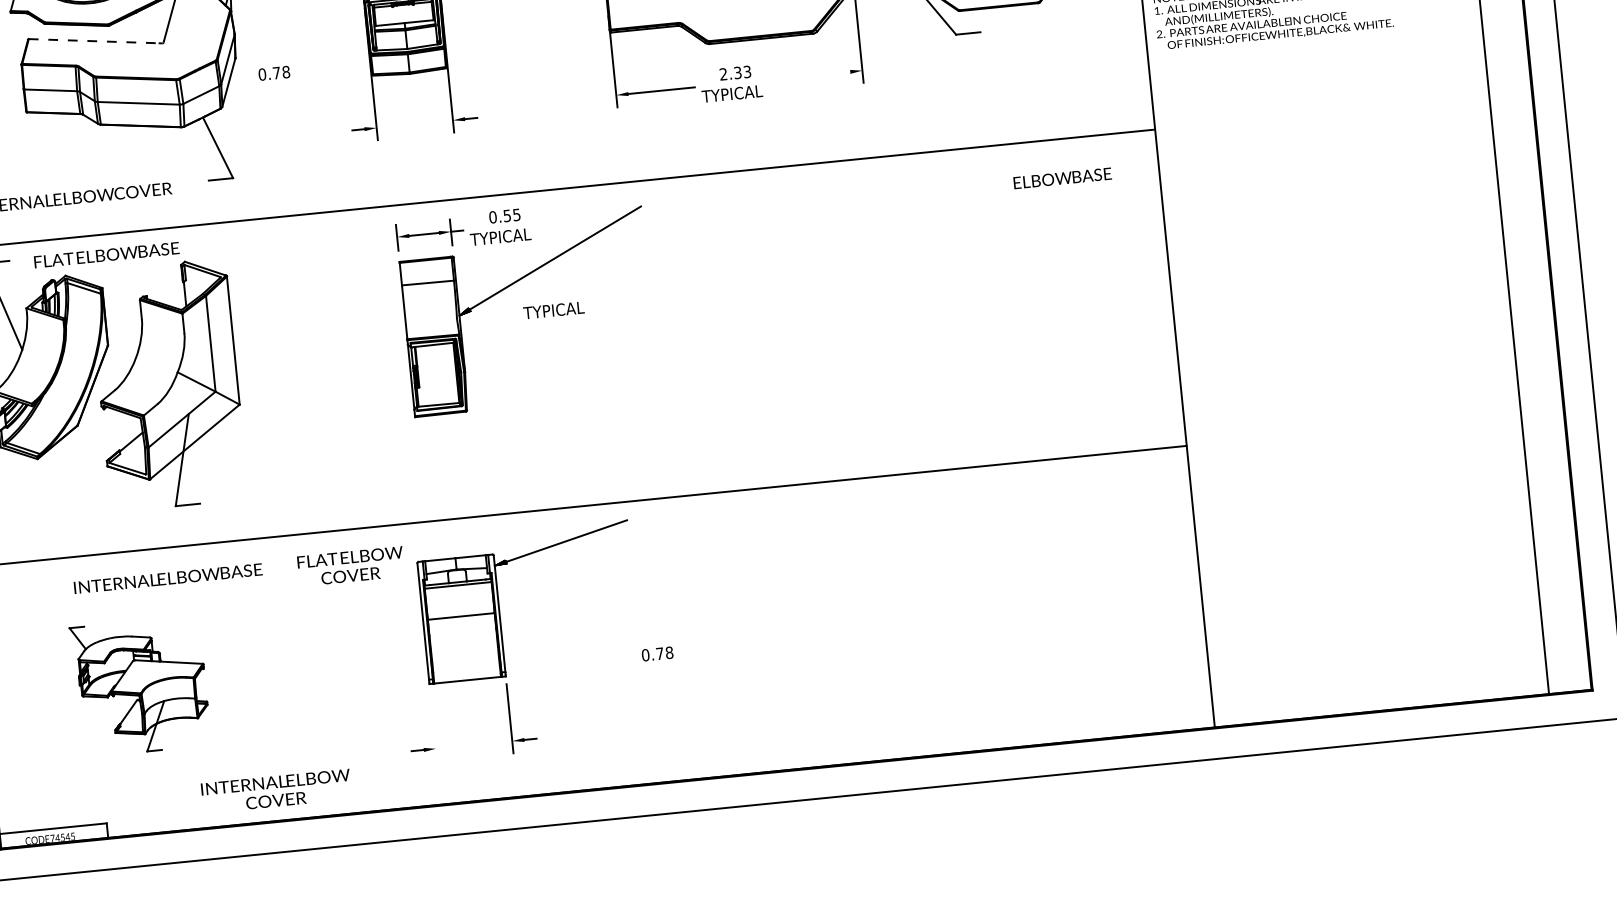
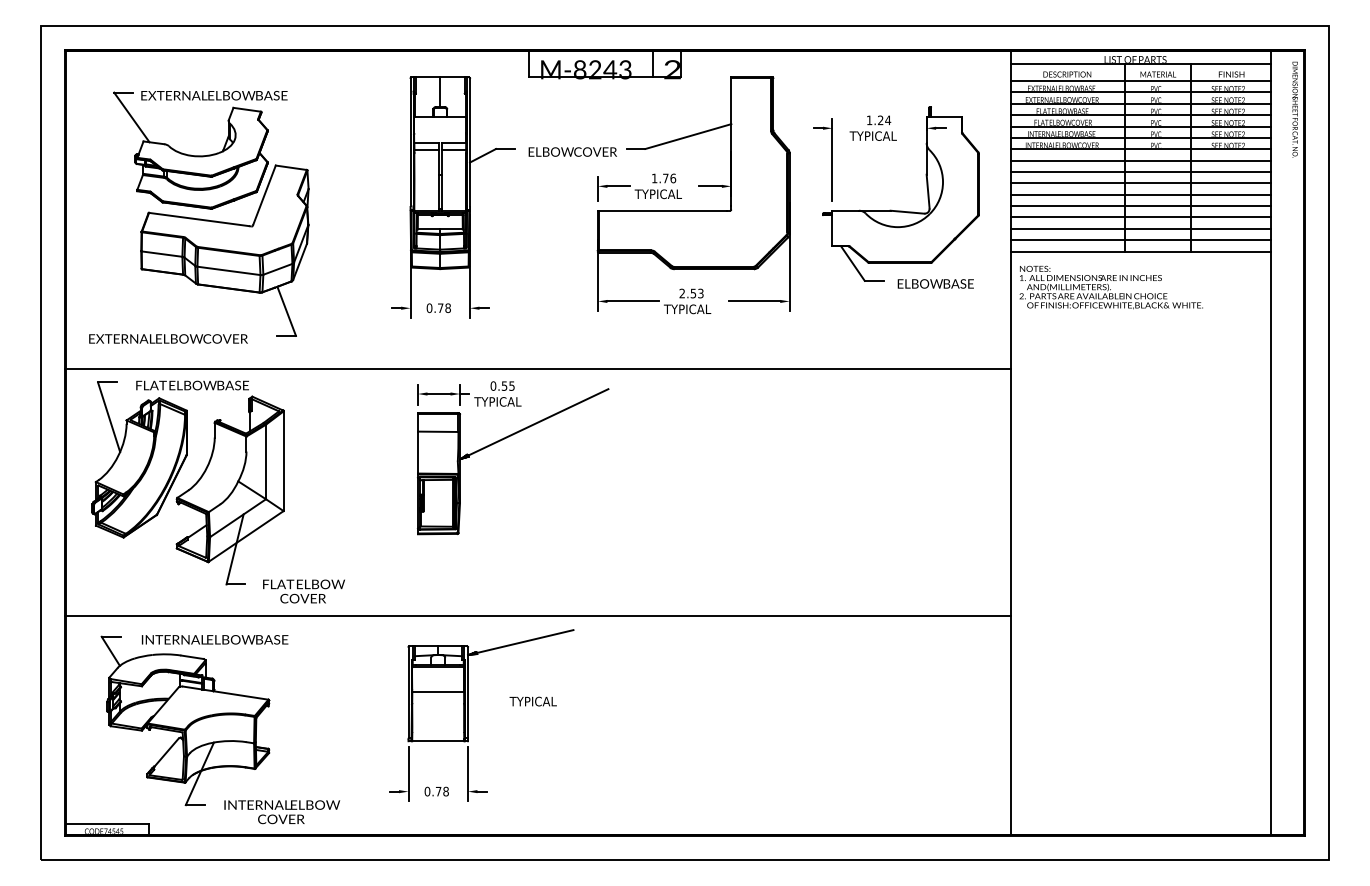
line: (94, 41) -> (199, 219), dashed -> solid
text: (737, 71) -> (693, 292), 2.33 -> 2.53
text: (273, 73) -> (438, 308), moved
line: (817, 75) -> (754, 301), added
text: (1062, 177) -> (935, 283), moved
text: (552, 310) -> (532, 701), moved
text: (350, 566) -> (303, 591), moved
text: (657, 653) -> (436, 791), moved
part: (140, 686) -> (185, 720), size x1.67
line: (433, 726) -> (408, 774), added

